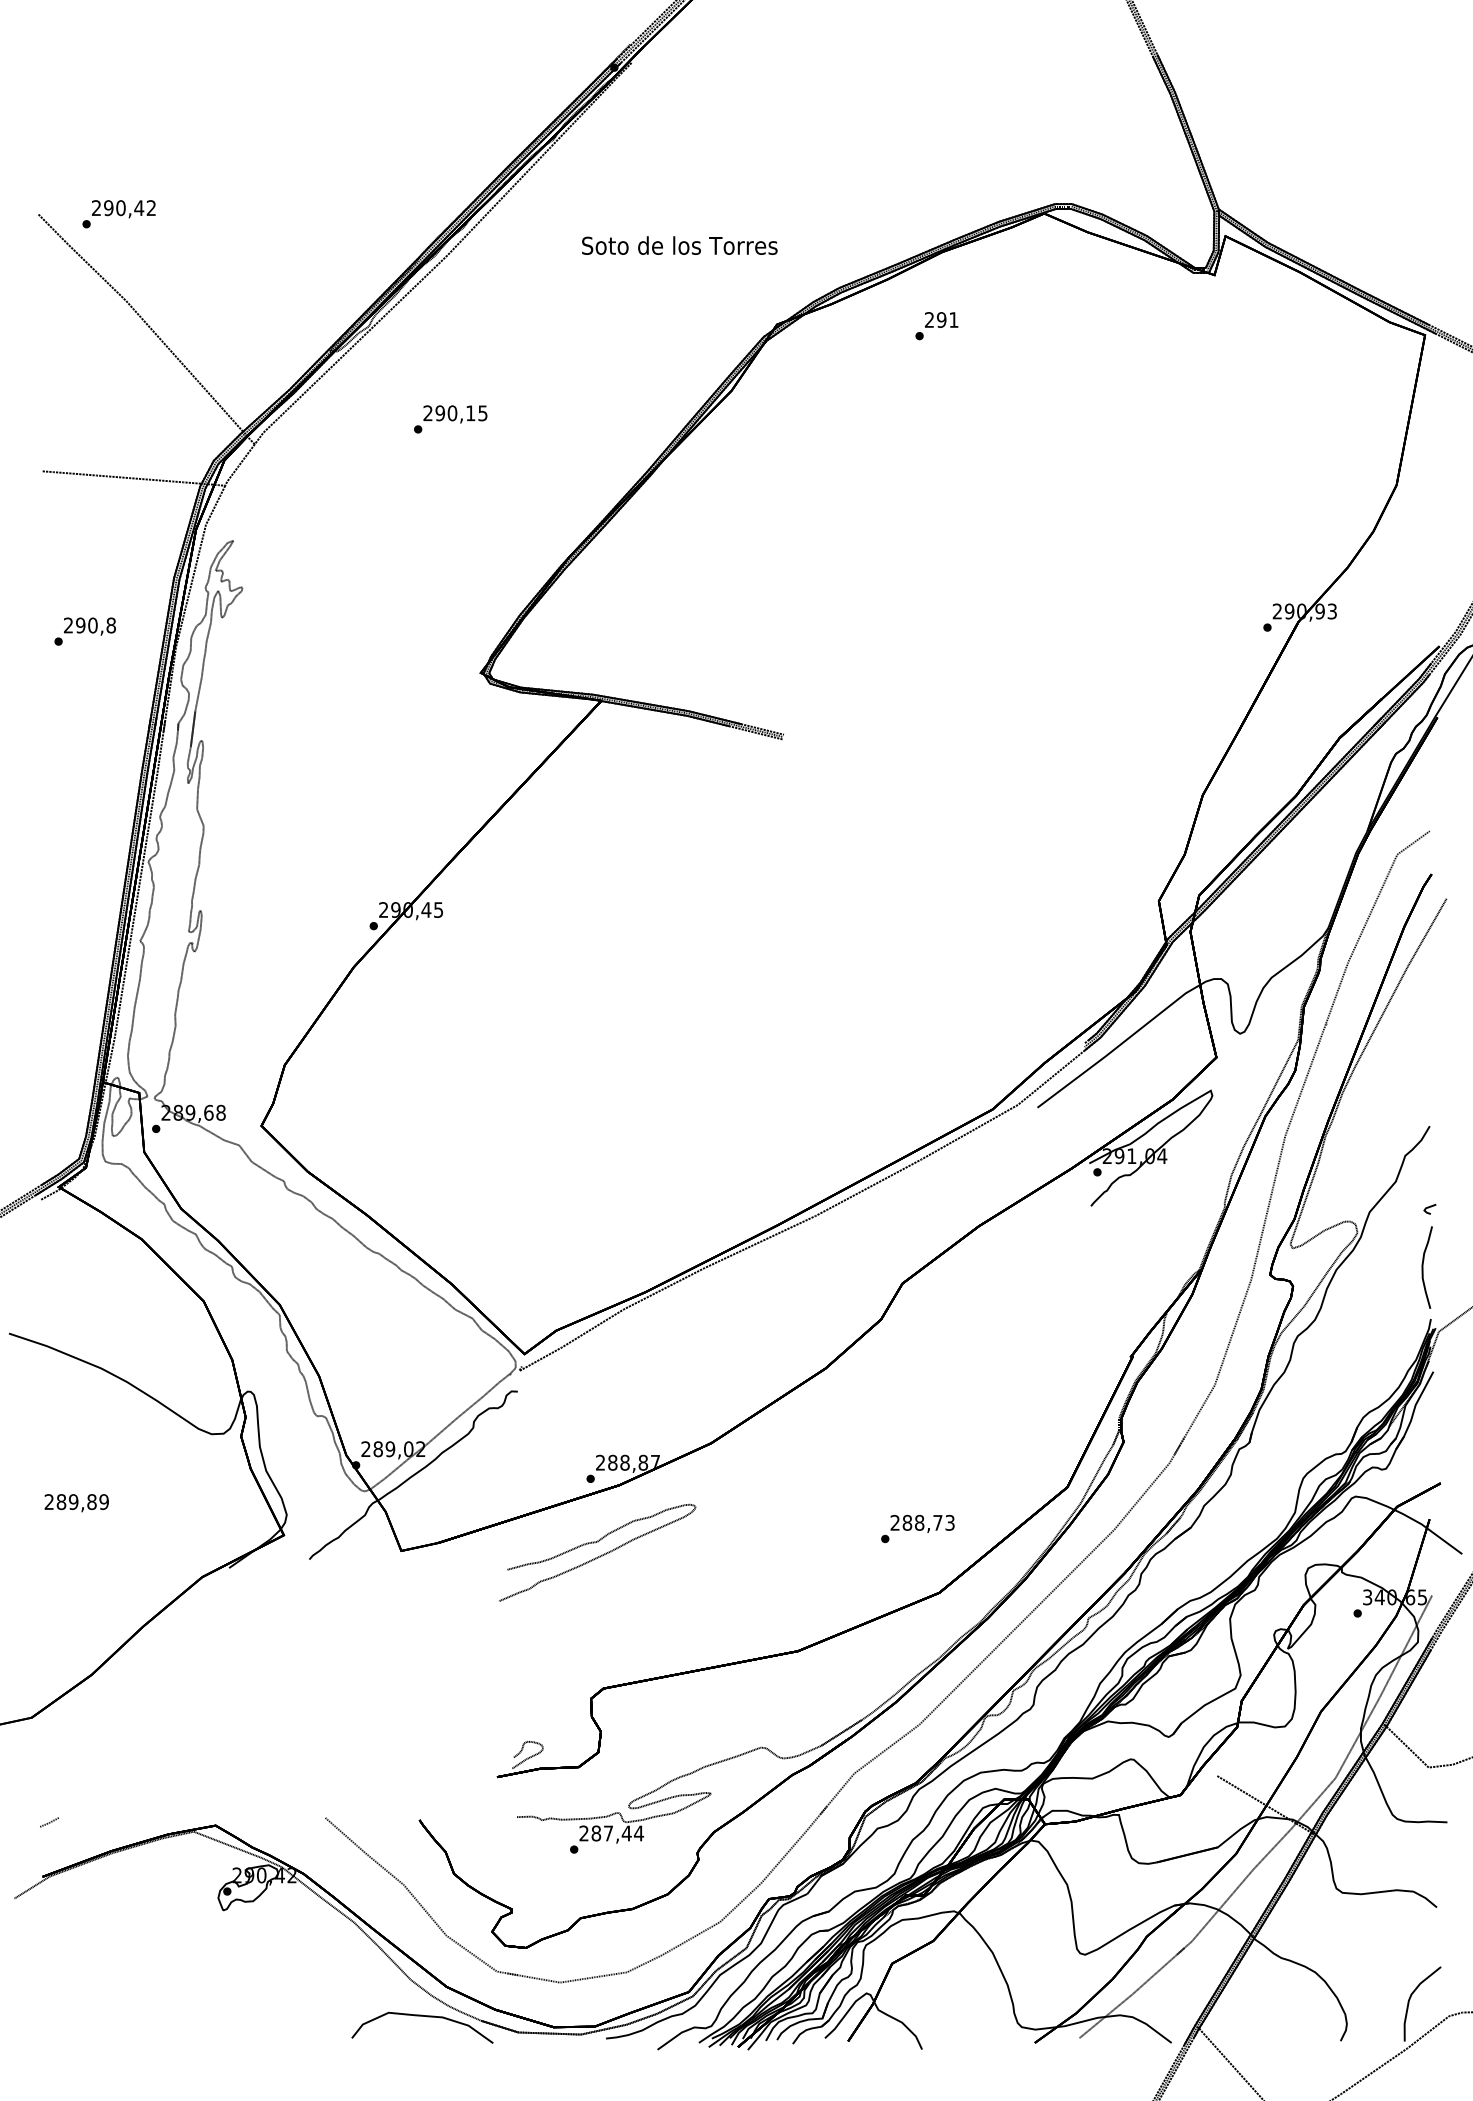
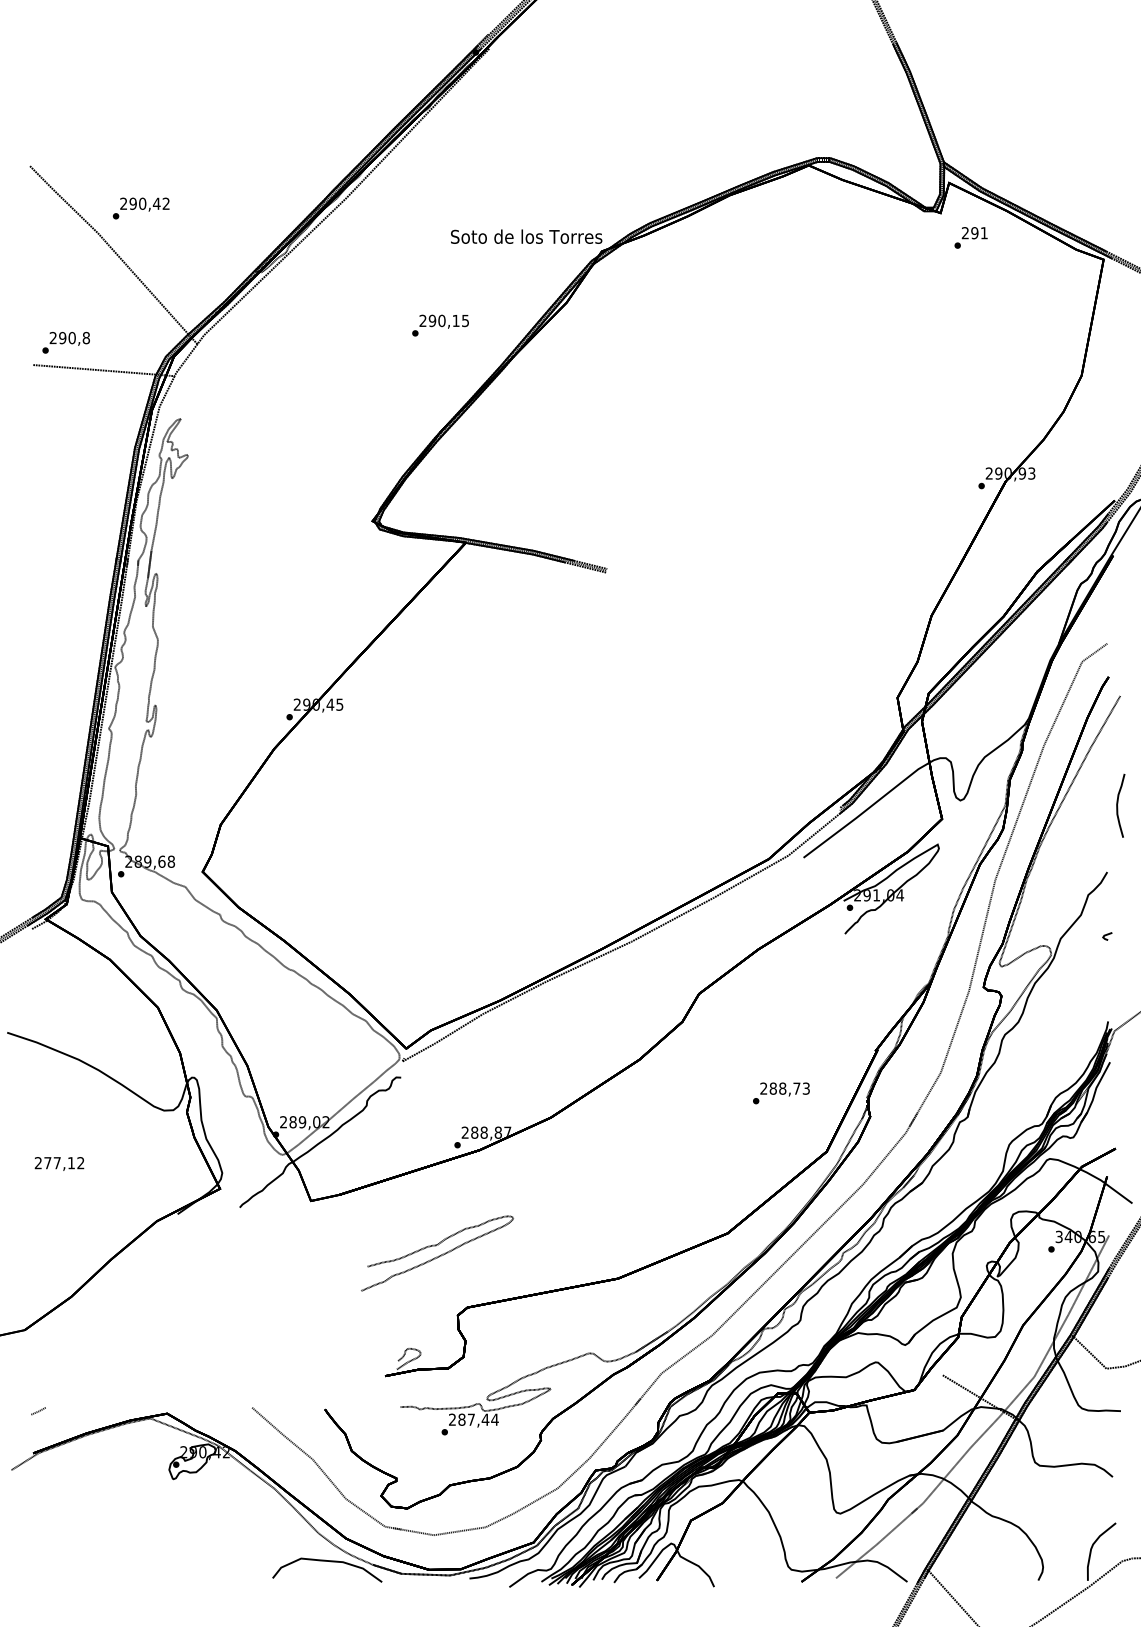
text: (118, 214) -> (140, 208), moved
text: (679, 245) -> (526, 236), moved
text: (936, 326) -> (970, 238), moved
text: (450, 419) -> (440, 325), moved
text: (84, 631) -> (65, 342), moved
curve: (1423, 1267) -> (1117, 805), moved
text: (82, 1502) -> (64, 1163), 289,89 -> 277,12
text: (917, 1528) -> (781, 1093), moved
curve: (599, 1555) -> (438, 1255), moved

